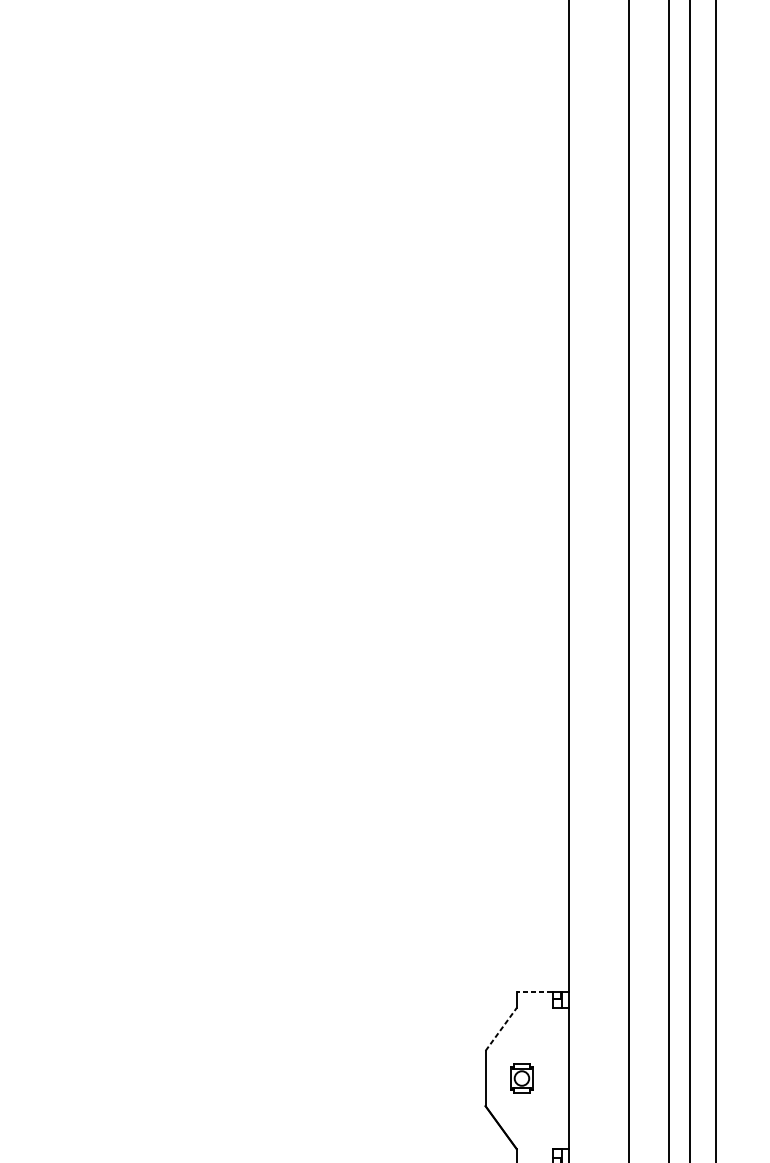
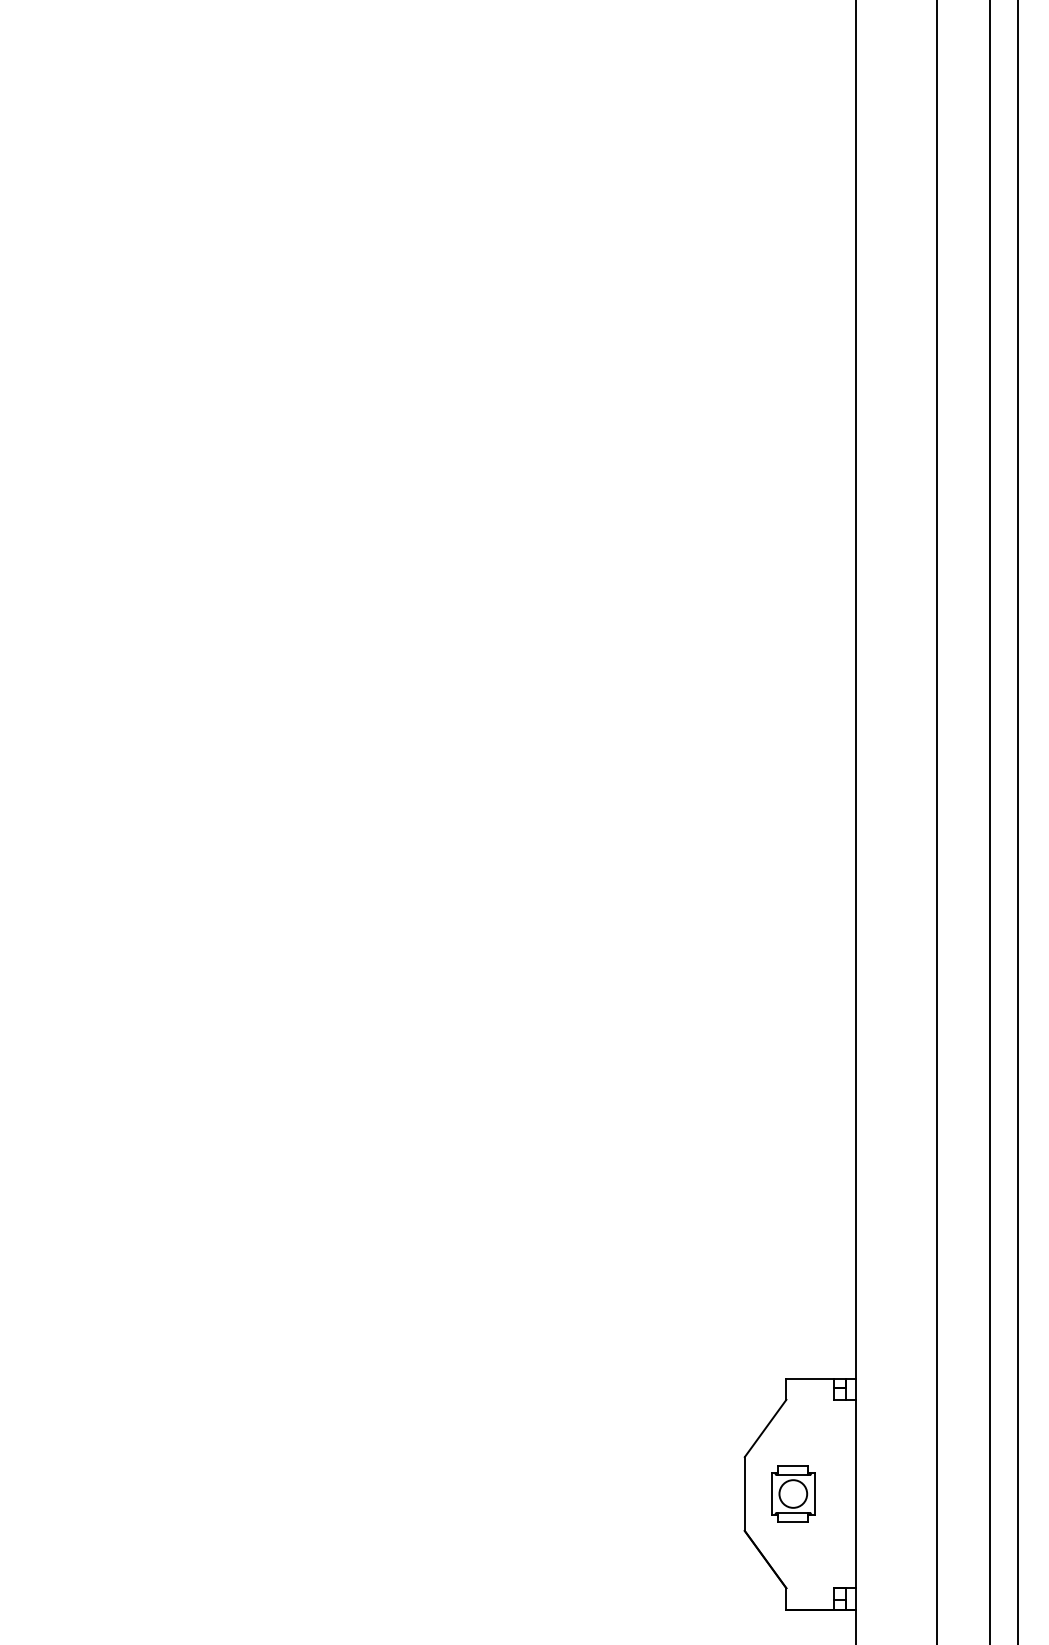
line: (534, 992) -> (809, 1378), dashed -> solid
line: (501, 1029) -> (765, 1428), dashed -> solid
part: (522, 1078) -> (793, 1493), size x1.43

